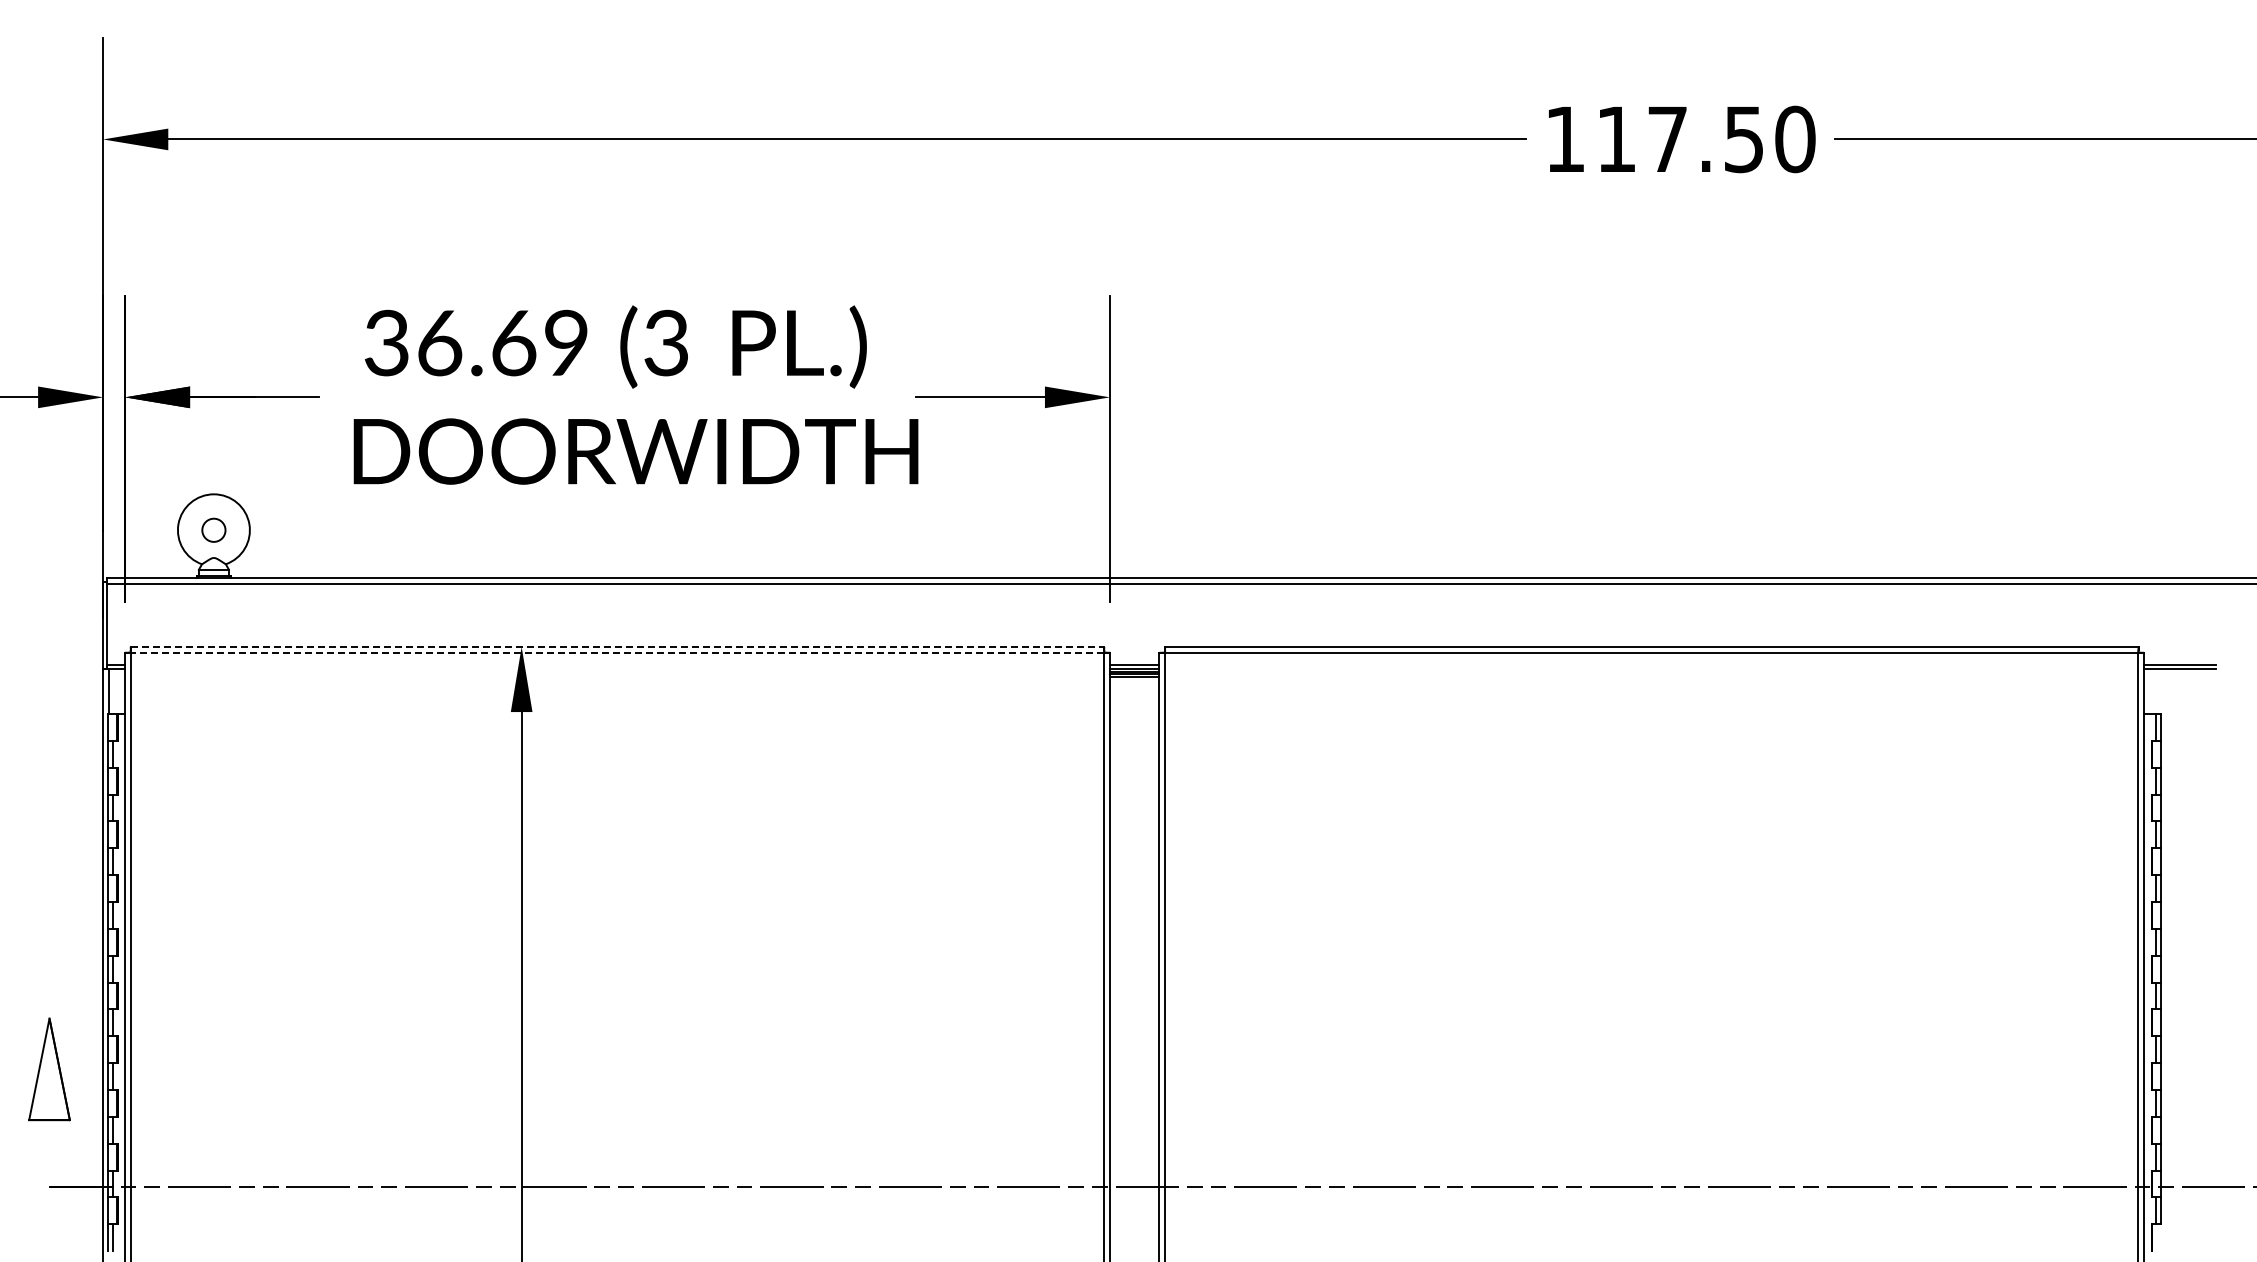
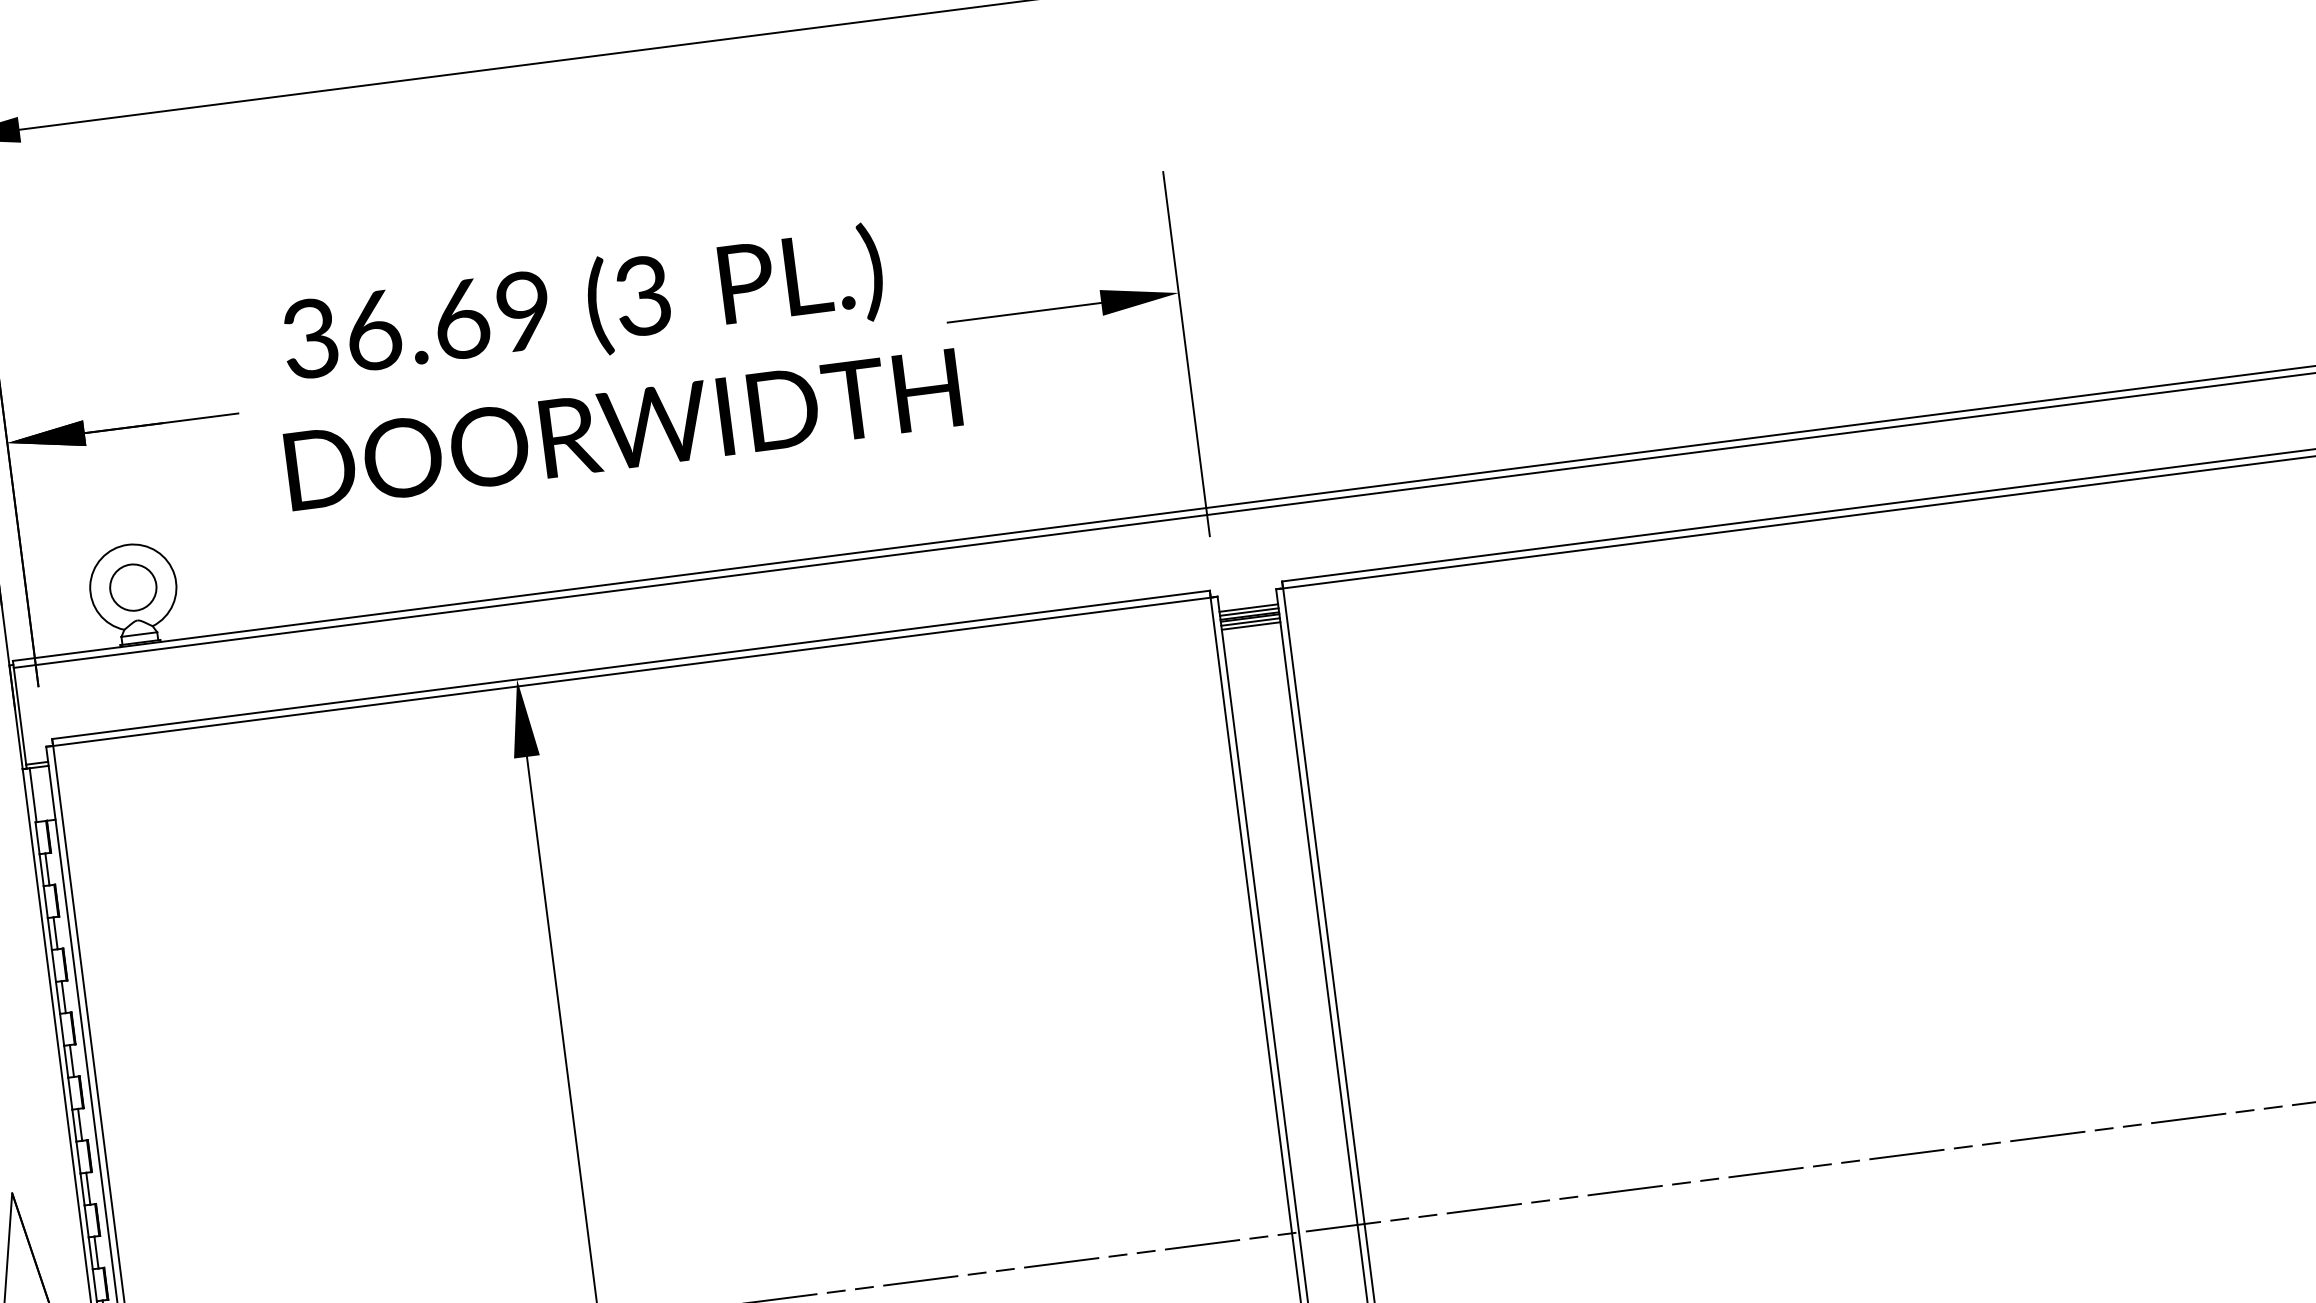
circle: (213, 529) -> (132, 586), size x1.67
line: (617, 646) -> (630, 664), dashed -> solid
line: (617, 652) -> (631, 671), dashed -> solid
line: (1134, 680) -> (1250, 625), added

